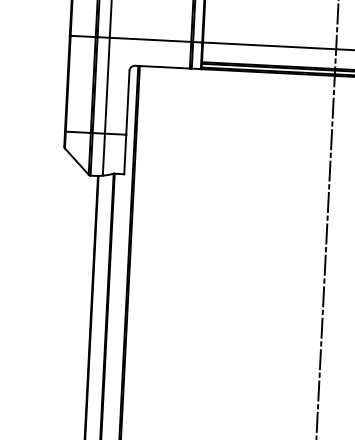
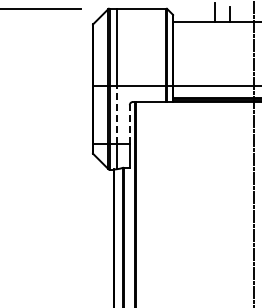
line: (106, 85) -> (116, 114), solid -> dashed
line: (127, 102) -> (129, 124), solid -> dashed

